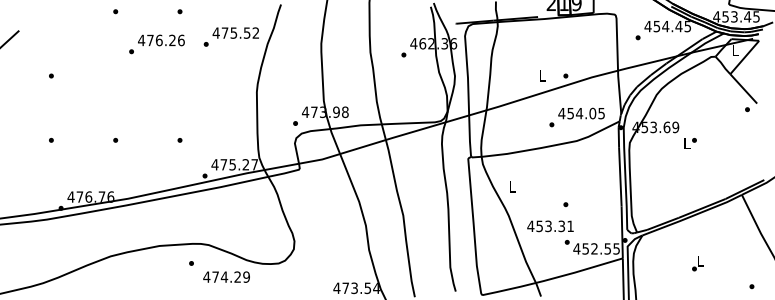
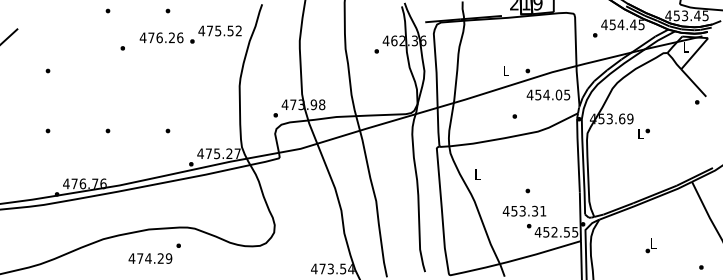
text: (161, 40) -> (161, 37), moved
text: (581, 113) -> (548, 94), moved
text: (550, 225) -> (524, 210), moved
text: (226, 277) -> (150, 258), moved

